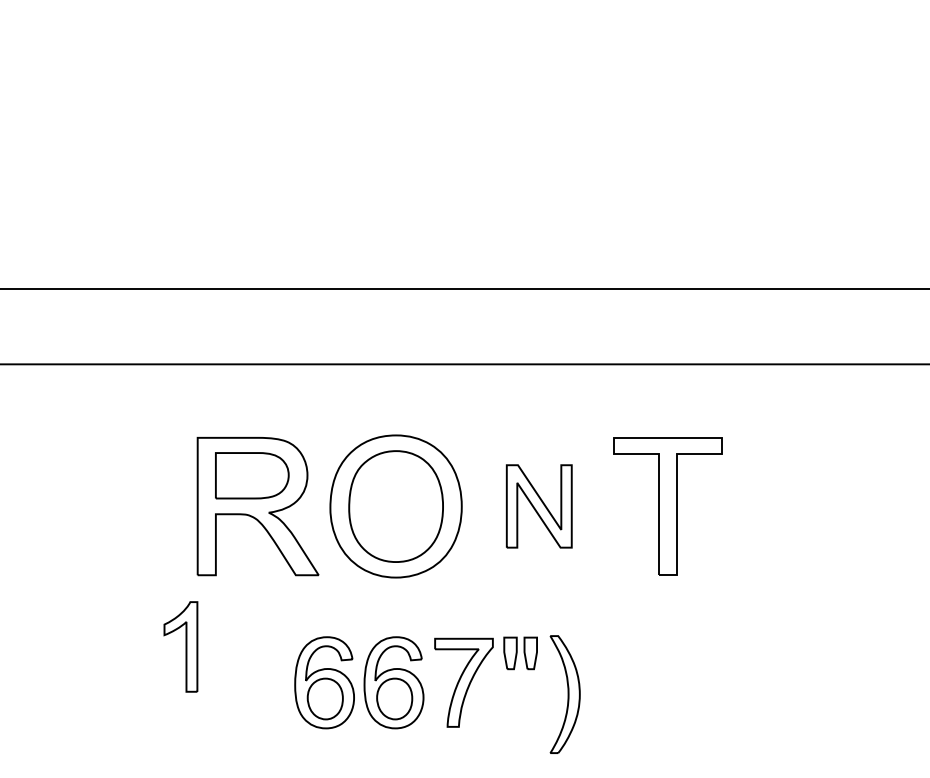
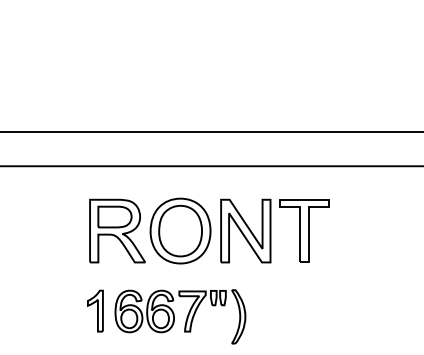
part: (538, 505) -> (245, 230), size x1.67
part: (181, 645) -> (95, 310), moved
part: (437, 693) -> (180, 316), moved

